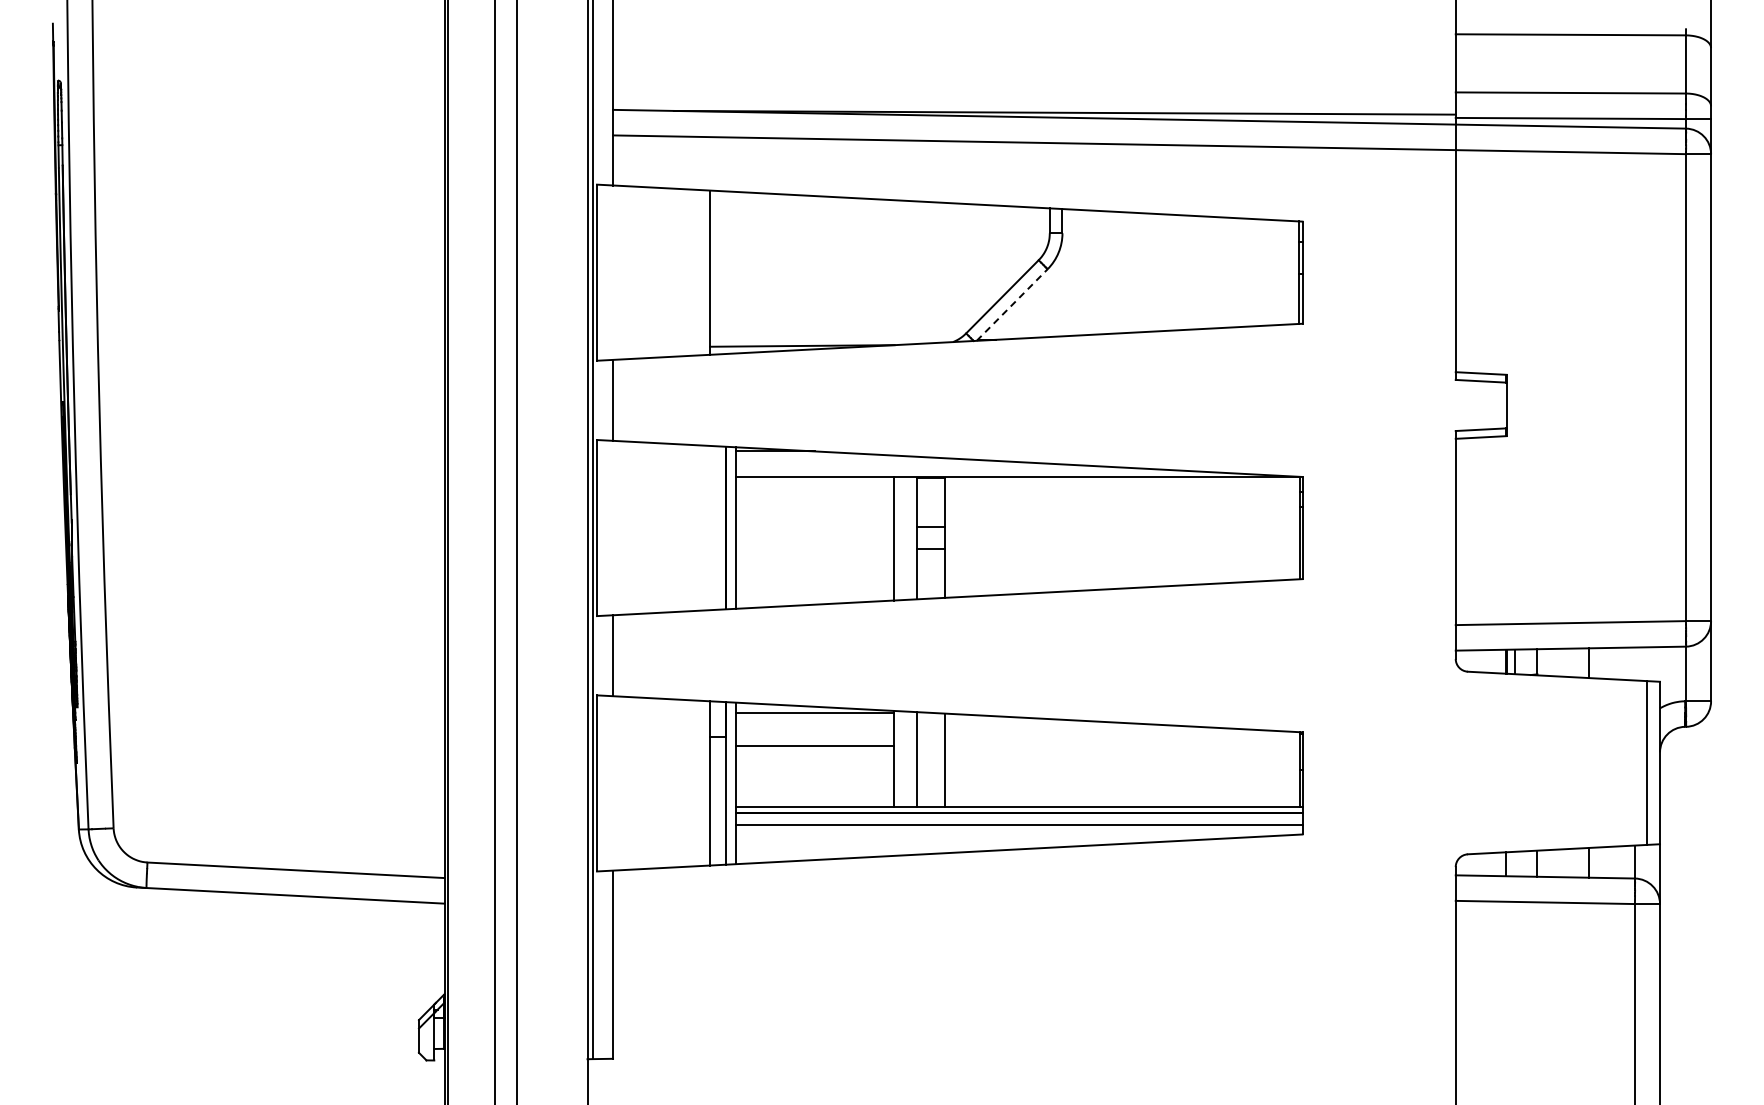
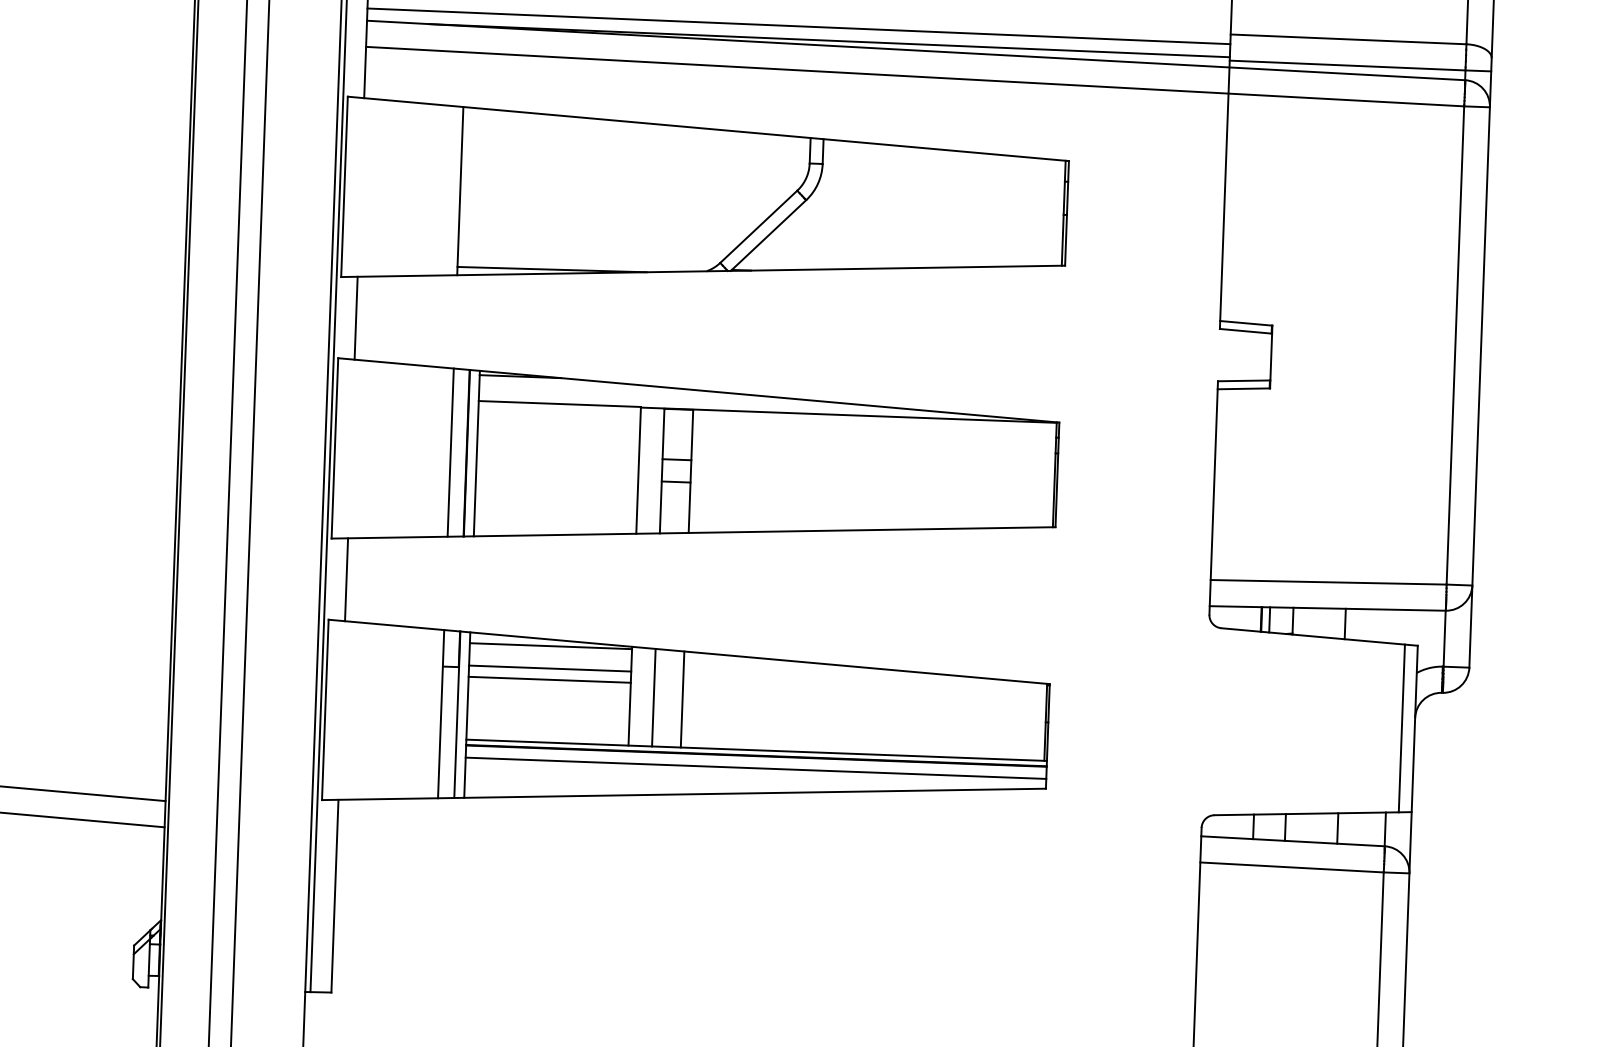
line: (1034, 99) -> (799, 25), added
line: (1012, 304) -> (768, 235), dashed -> solid
line: (710, 527) -> (451, 452), added
line: (814, 735) -> (549, 669), added

